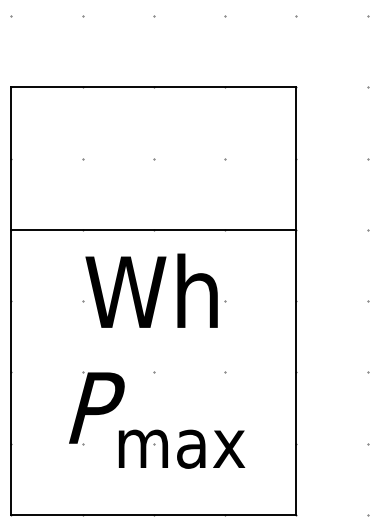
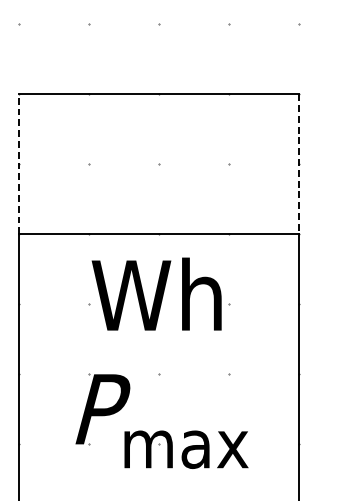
line: (11, 158) -> (19, 164), solid -> dashed
line: (296, 159) -> (298, 165), solid -> dashed

